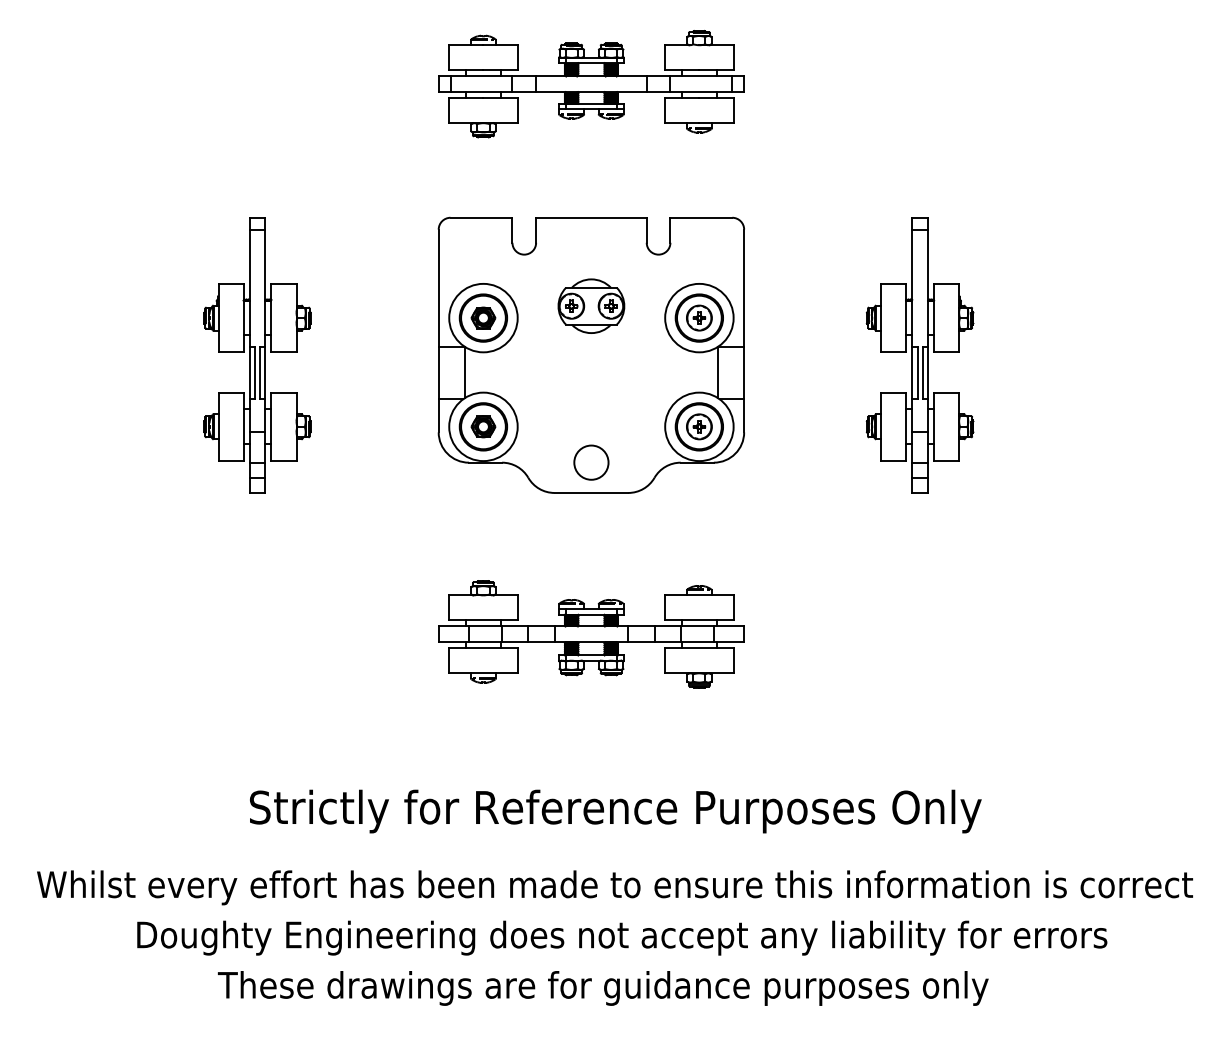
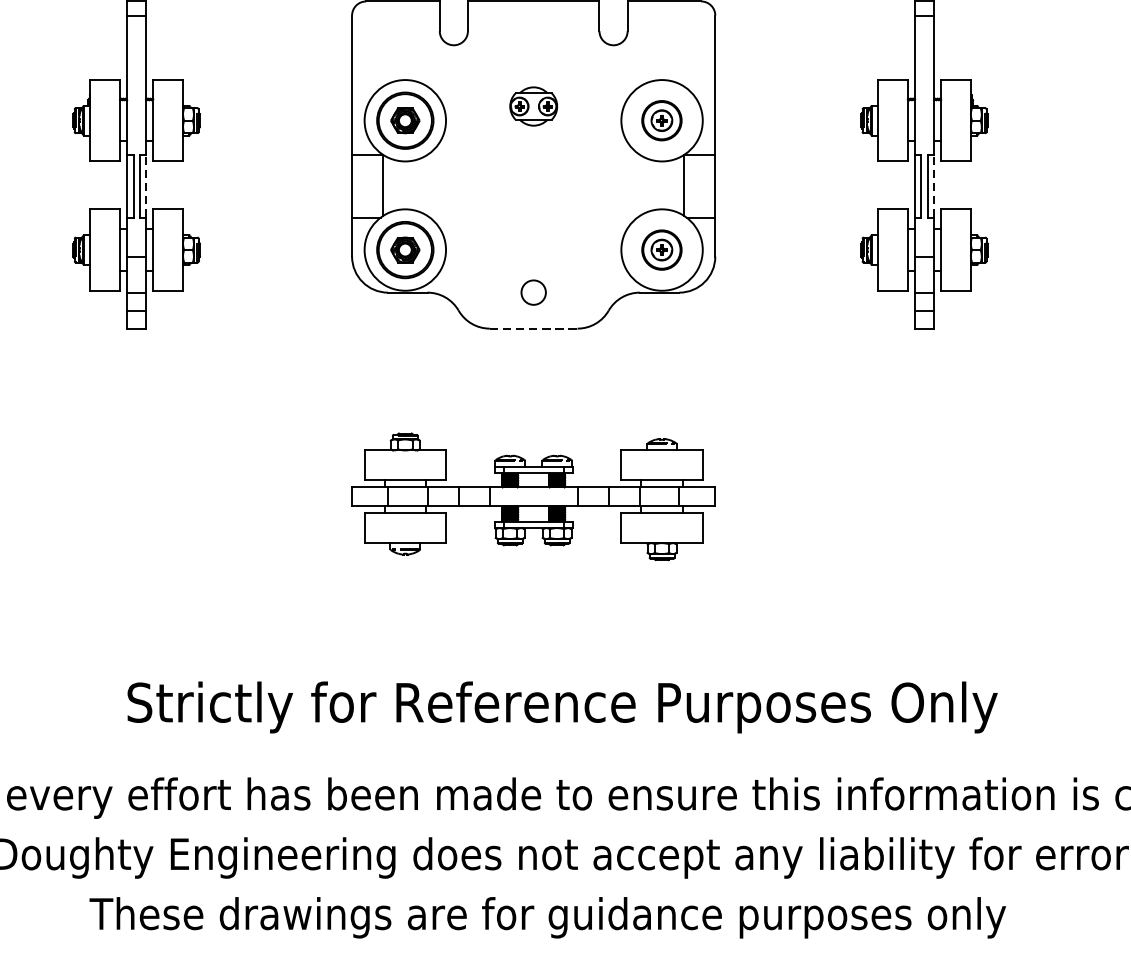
part: (591, 305) -> (533, 105), size x0.6
part: (698, 317) -> (661, 120), size x0.7
line: (265, 372) -> (146, 185), solid -> dashed
line: (928, 372) -> (934, 185), solid -> dashed
part: (698, 426) -> (661, 249), size x0.7
circle: (591, 462) -> (533, 292), size x0.6
line: (591, 492) -> (533, 328), solid -> dashed

